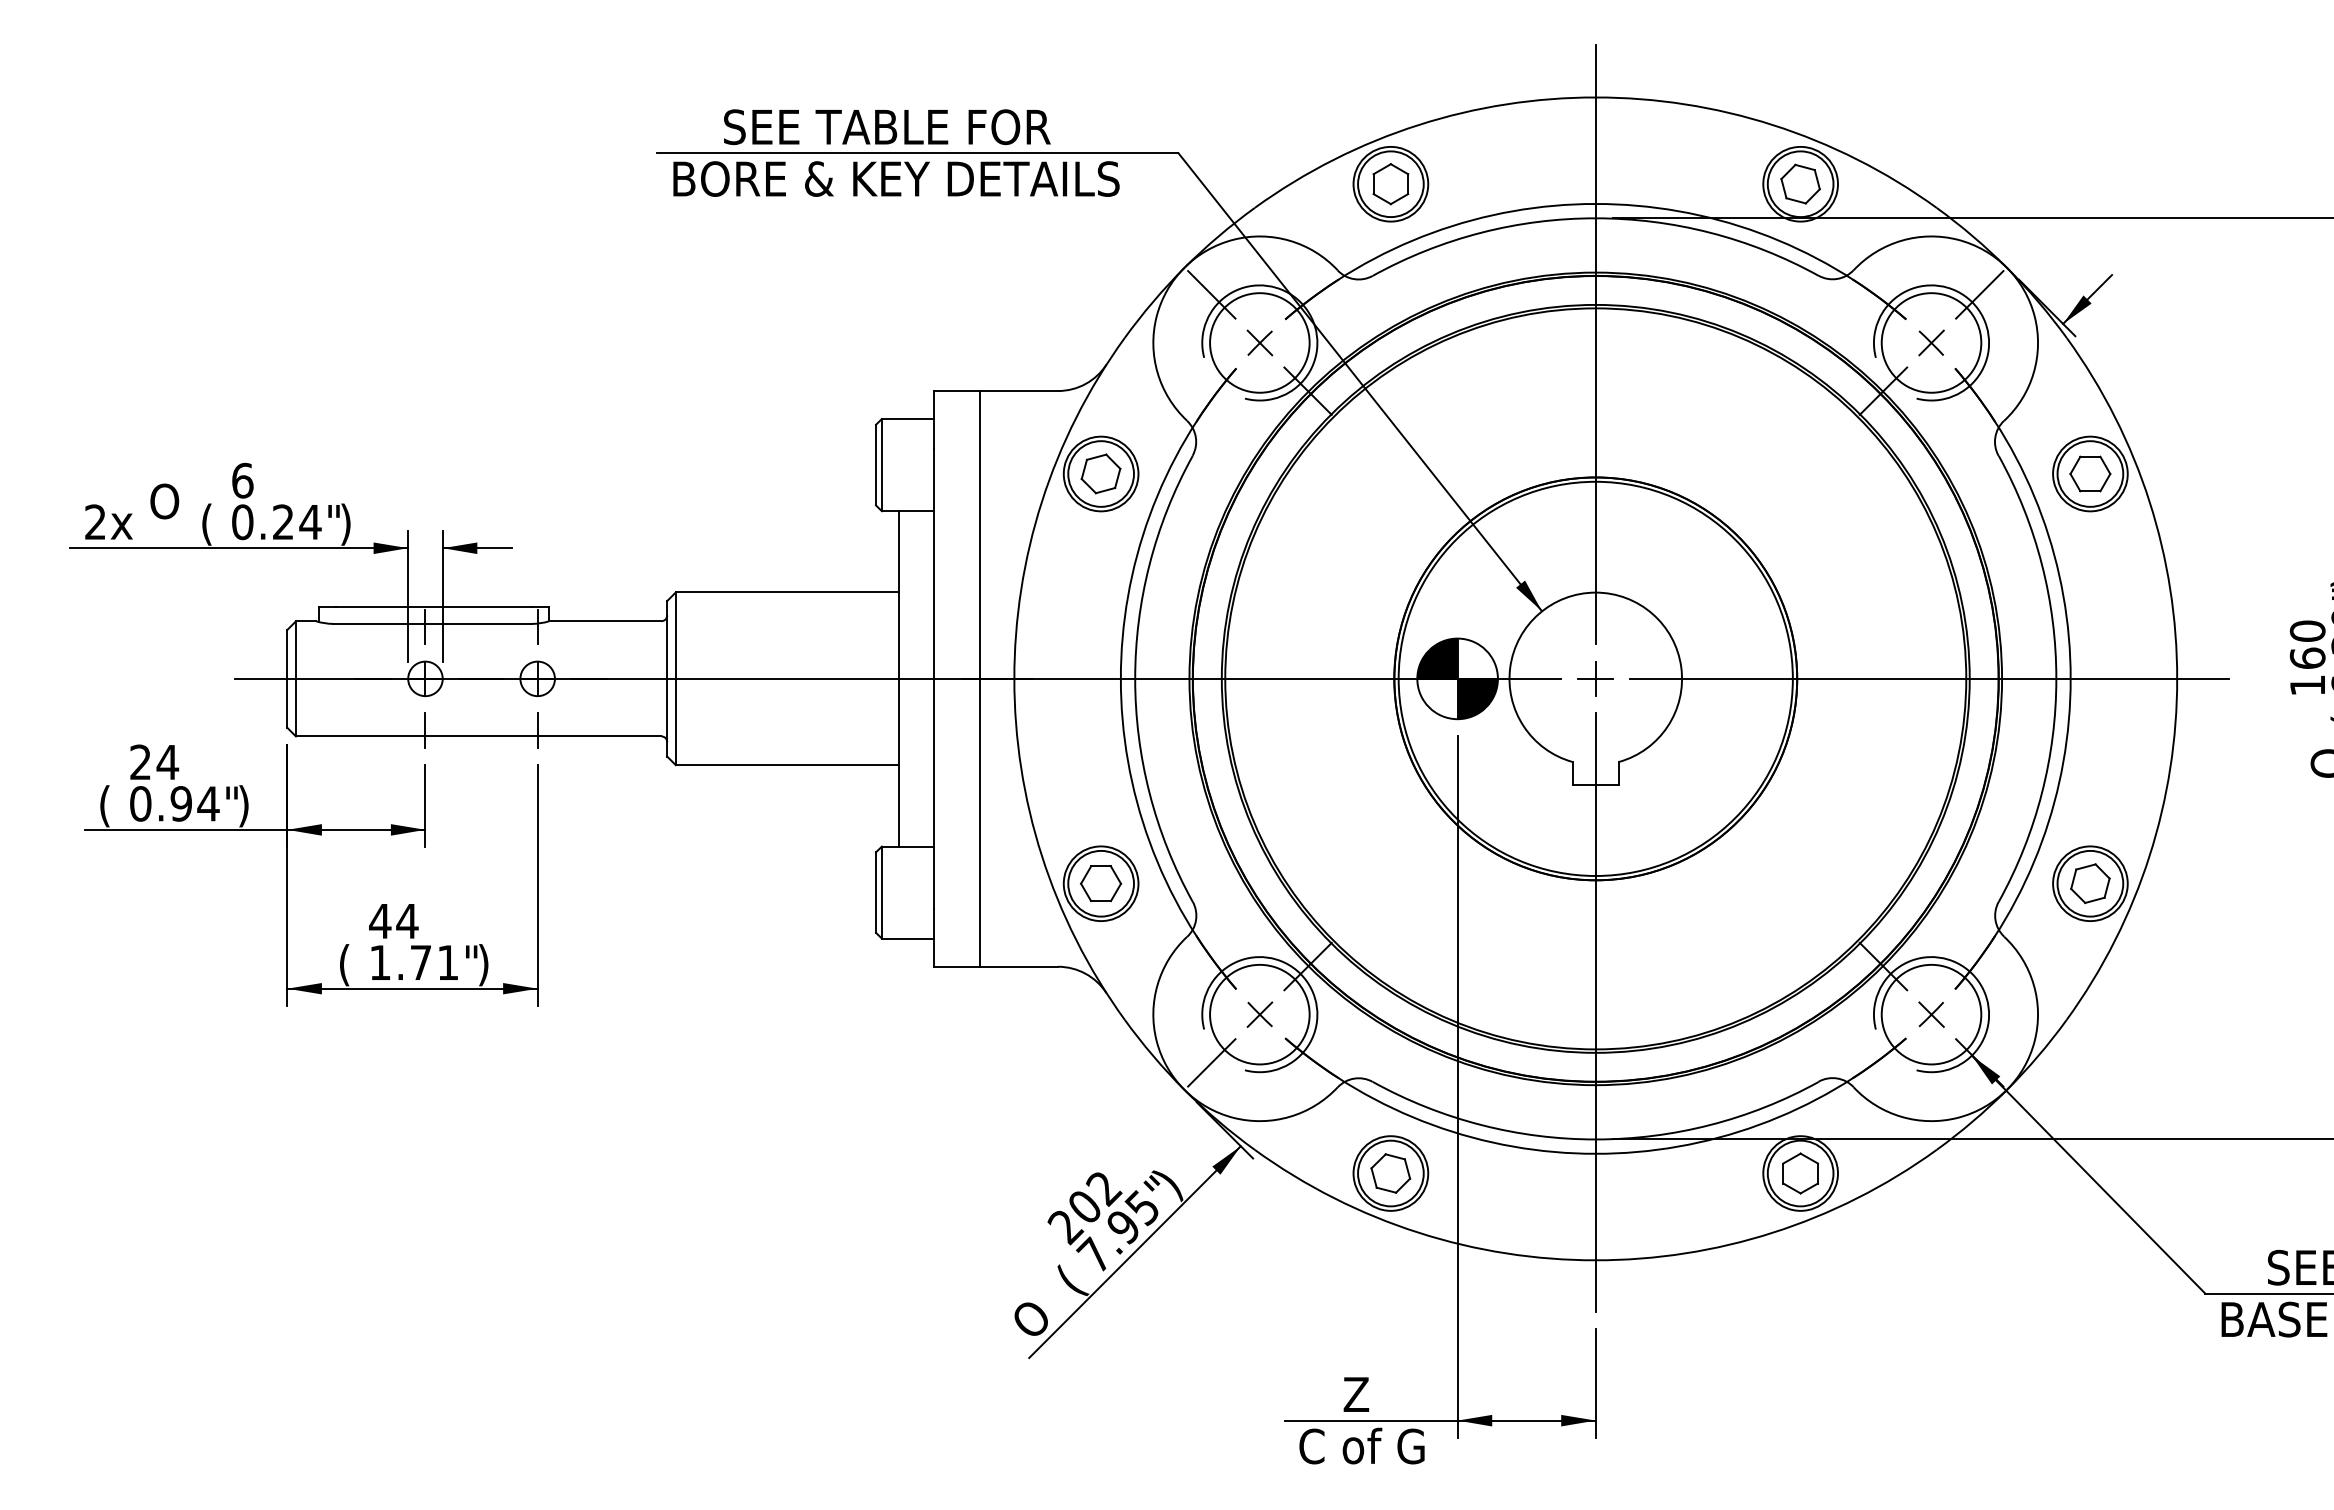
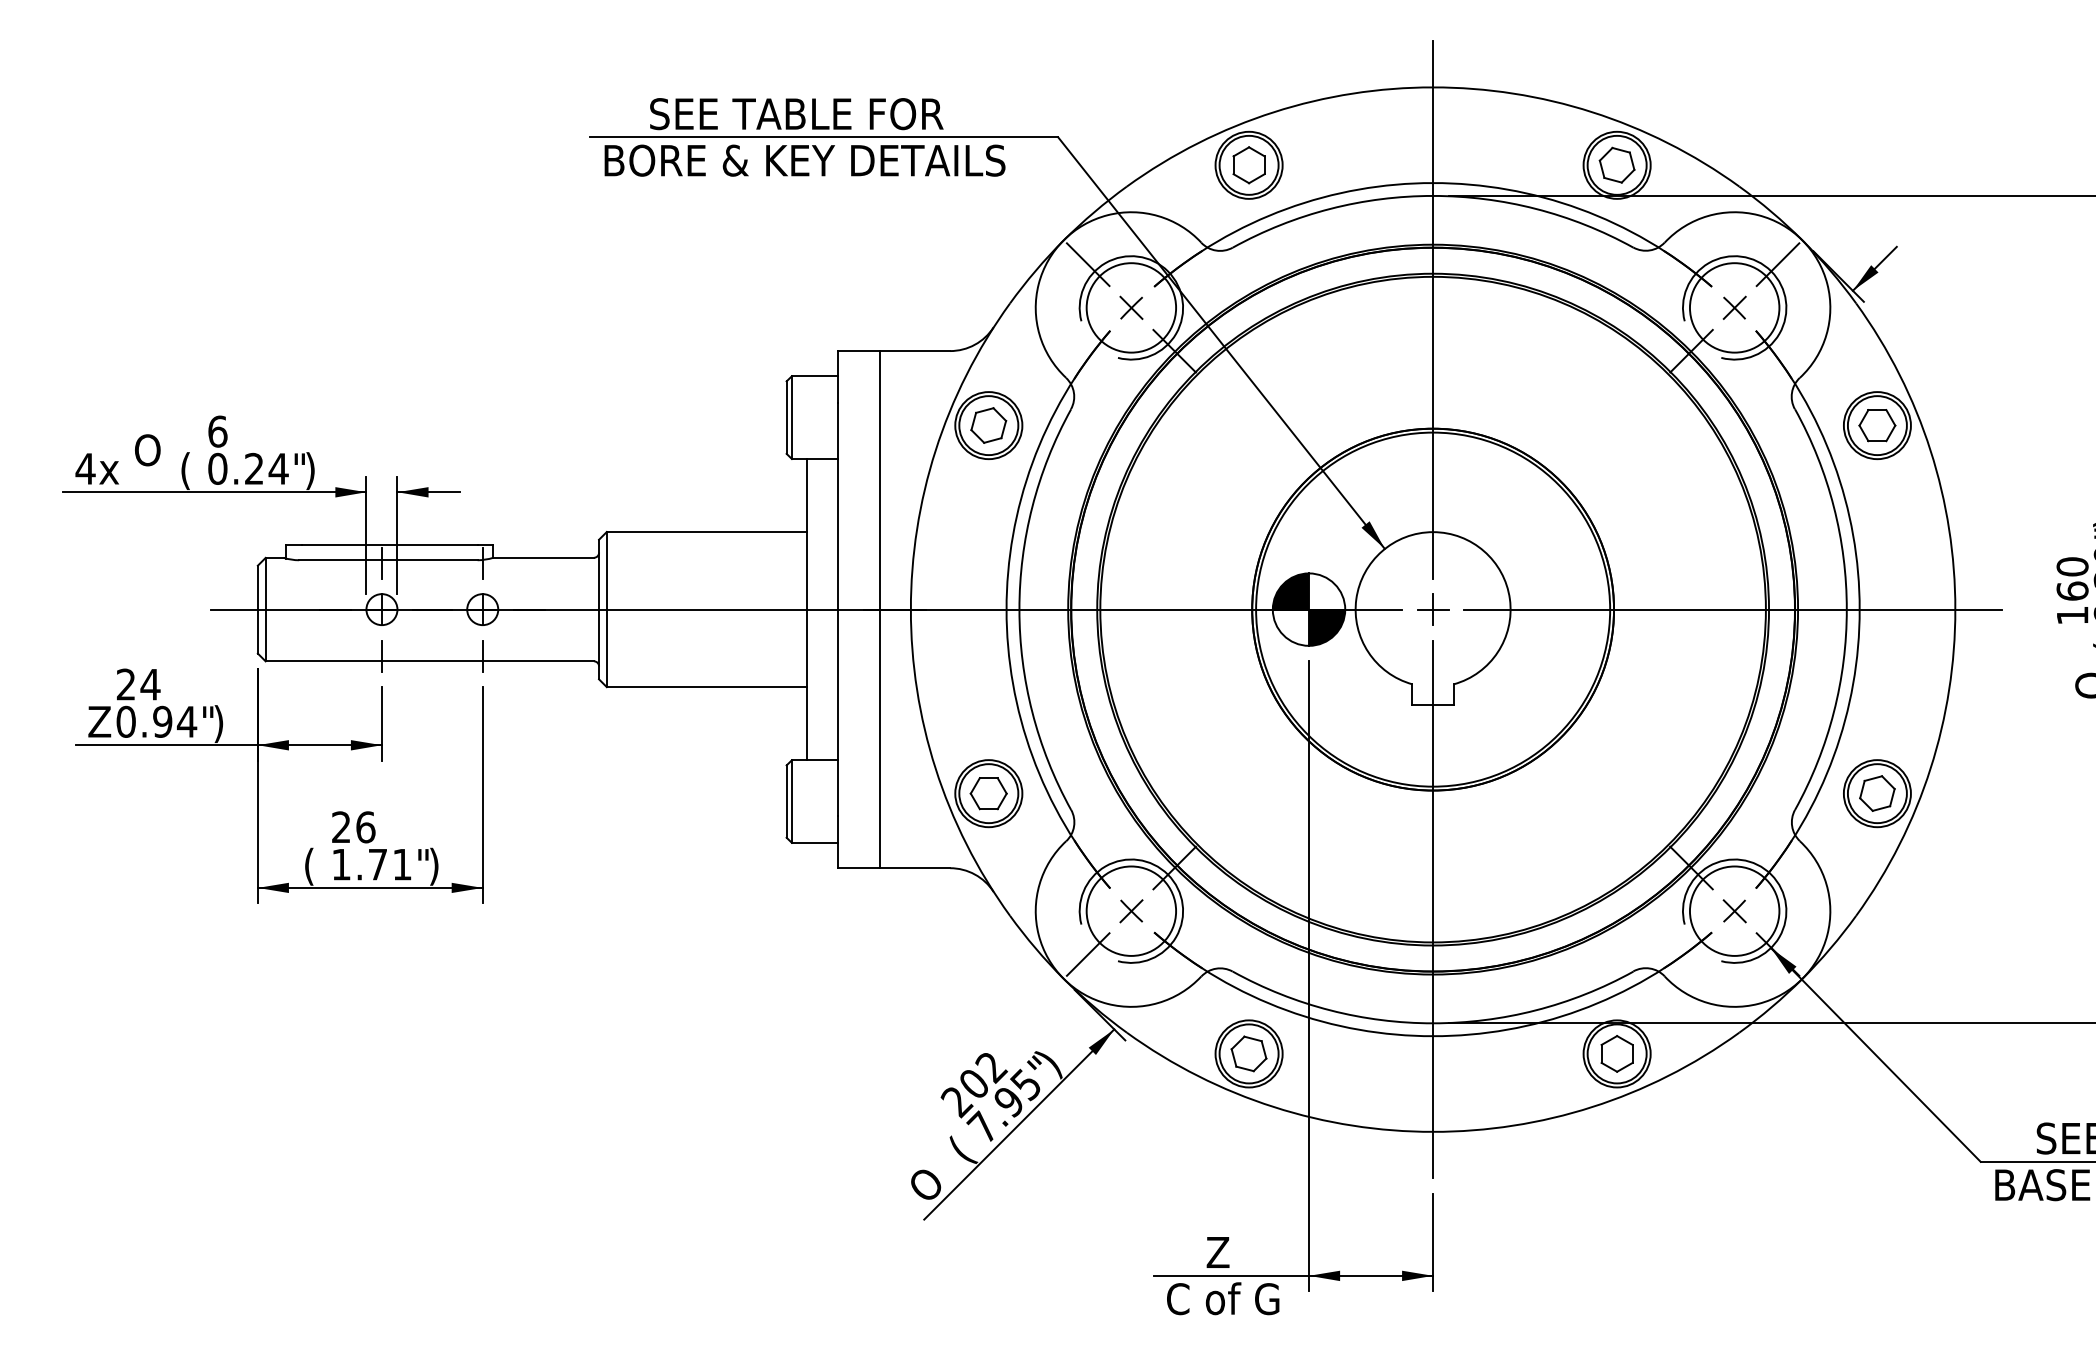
text: (95, 521) -> (85, 468), 2x -> 4x
text: (110, 806) -> (99, 724), ( -> Z
text: (393, 921) -> (353, 827), 44 -> 26

